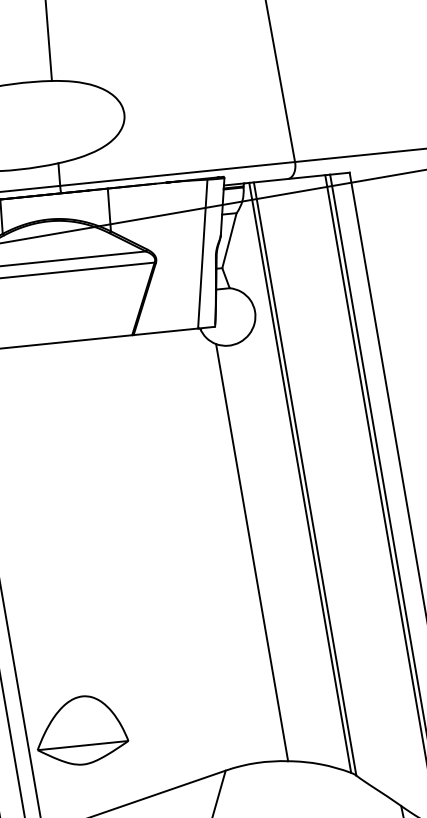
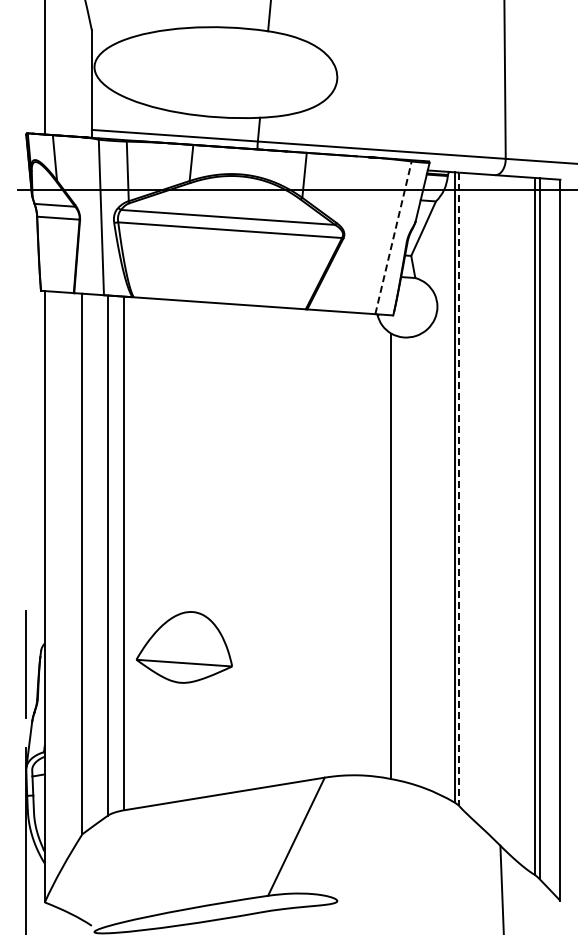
line: (202, 253) -> (393, 237), solid -> dashed
line: (305, 479) -> (459, 489), solid -> dashed
part: (79, 731) -> (183, 647), moved

